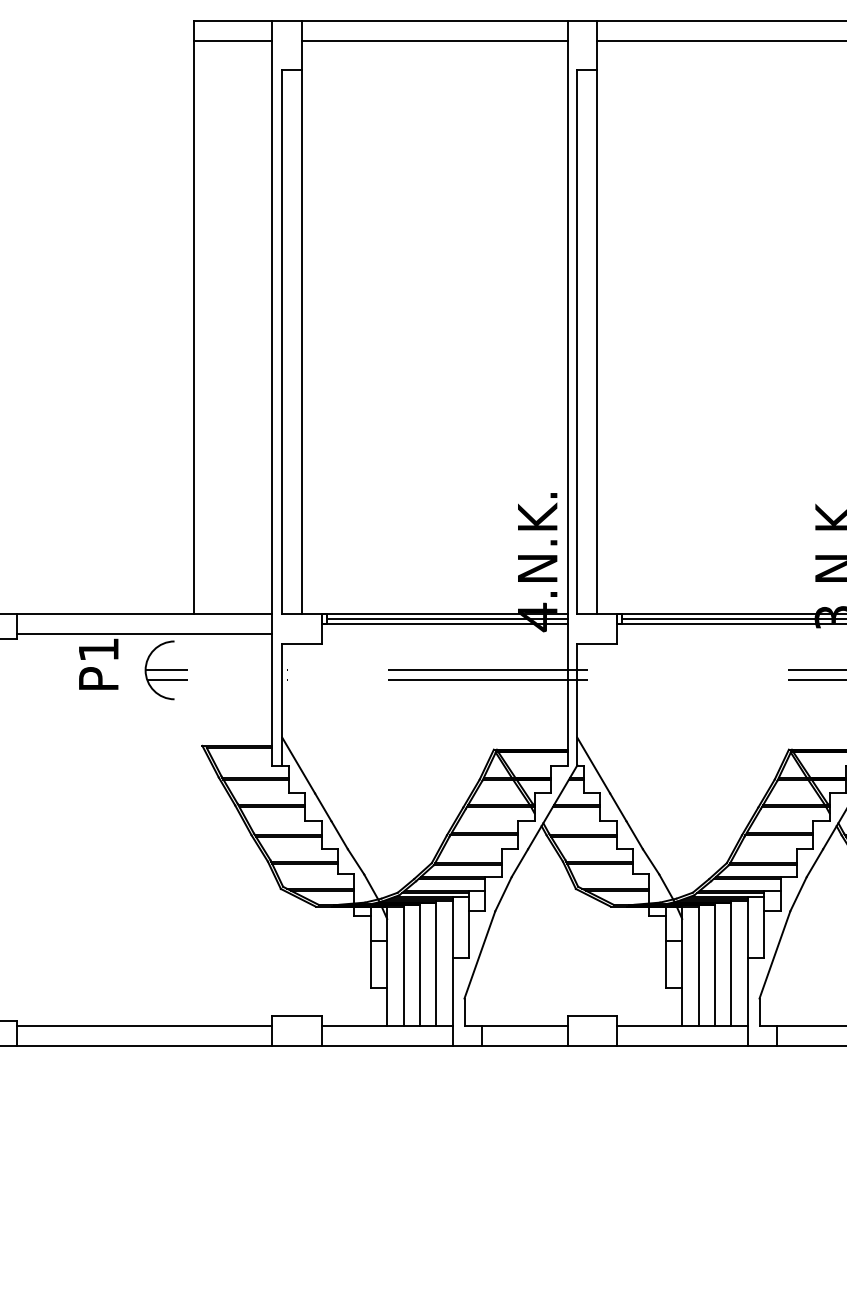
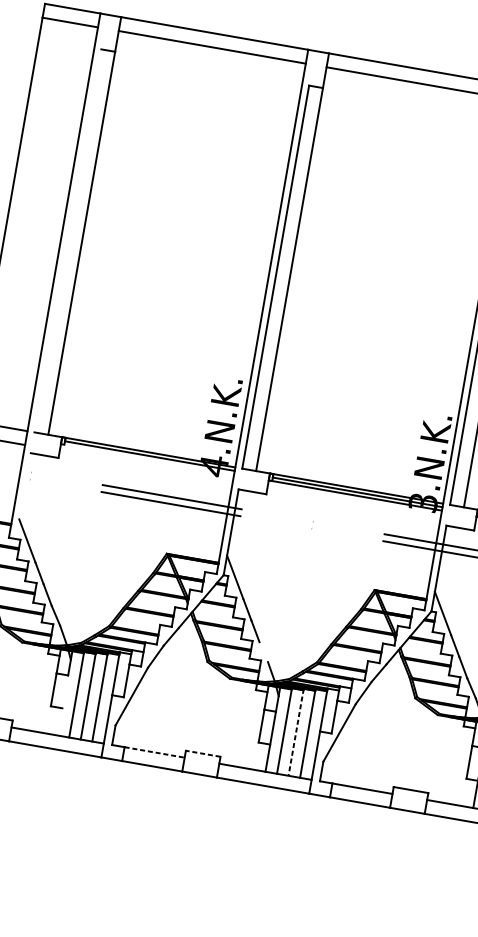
line: (282, 342) -> (68, 241), removed
line: (444, 624) -> (147, 459), removed
line: (282, 704) -> (23, 496), removed
line: (650, 861) -> (263, 651), removed
line: (714, 964) -> (295, 732), solid -> dashed
line: (387, 983) -> (63, 705), removed
line: (592, 1016) -> (203, 753), solid -> dashed
line: (524, 1026) -> (154, 752), solid -> dashed

